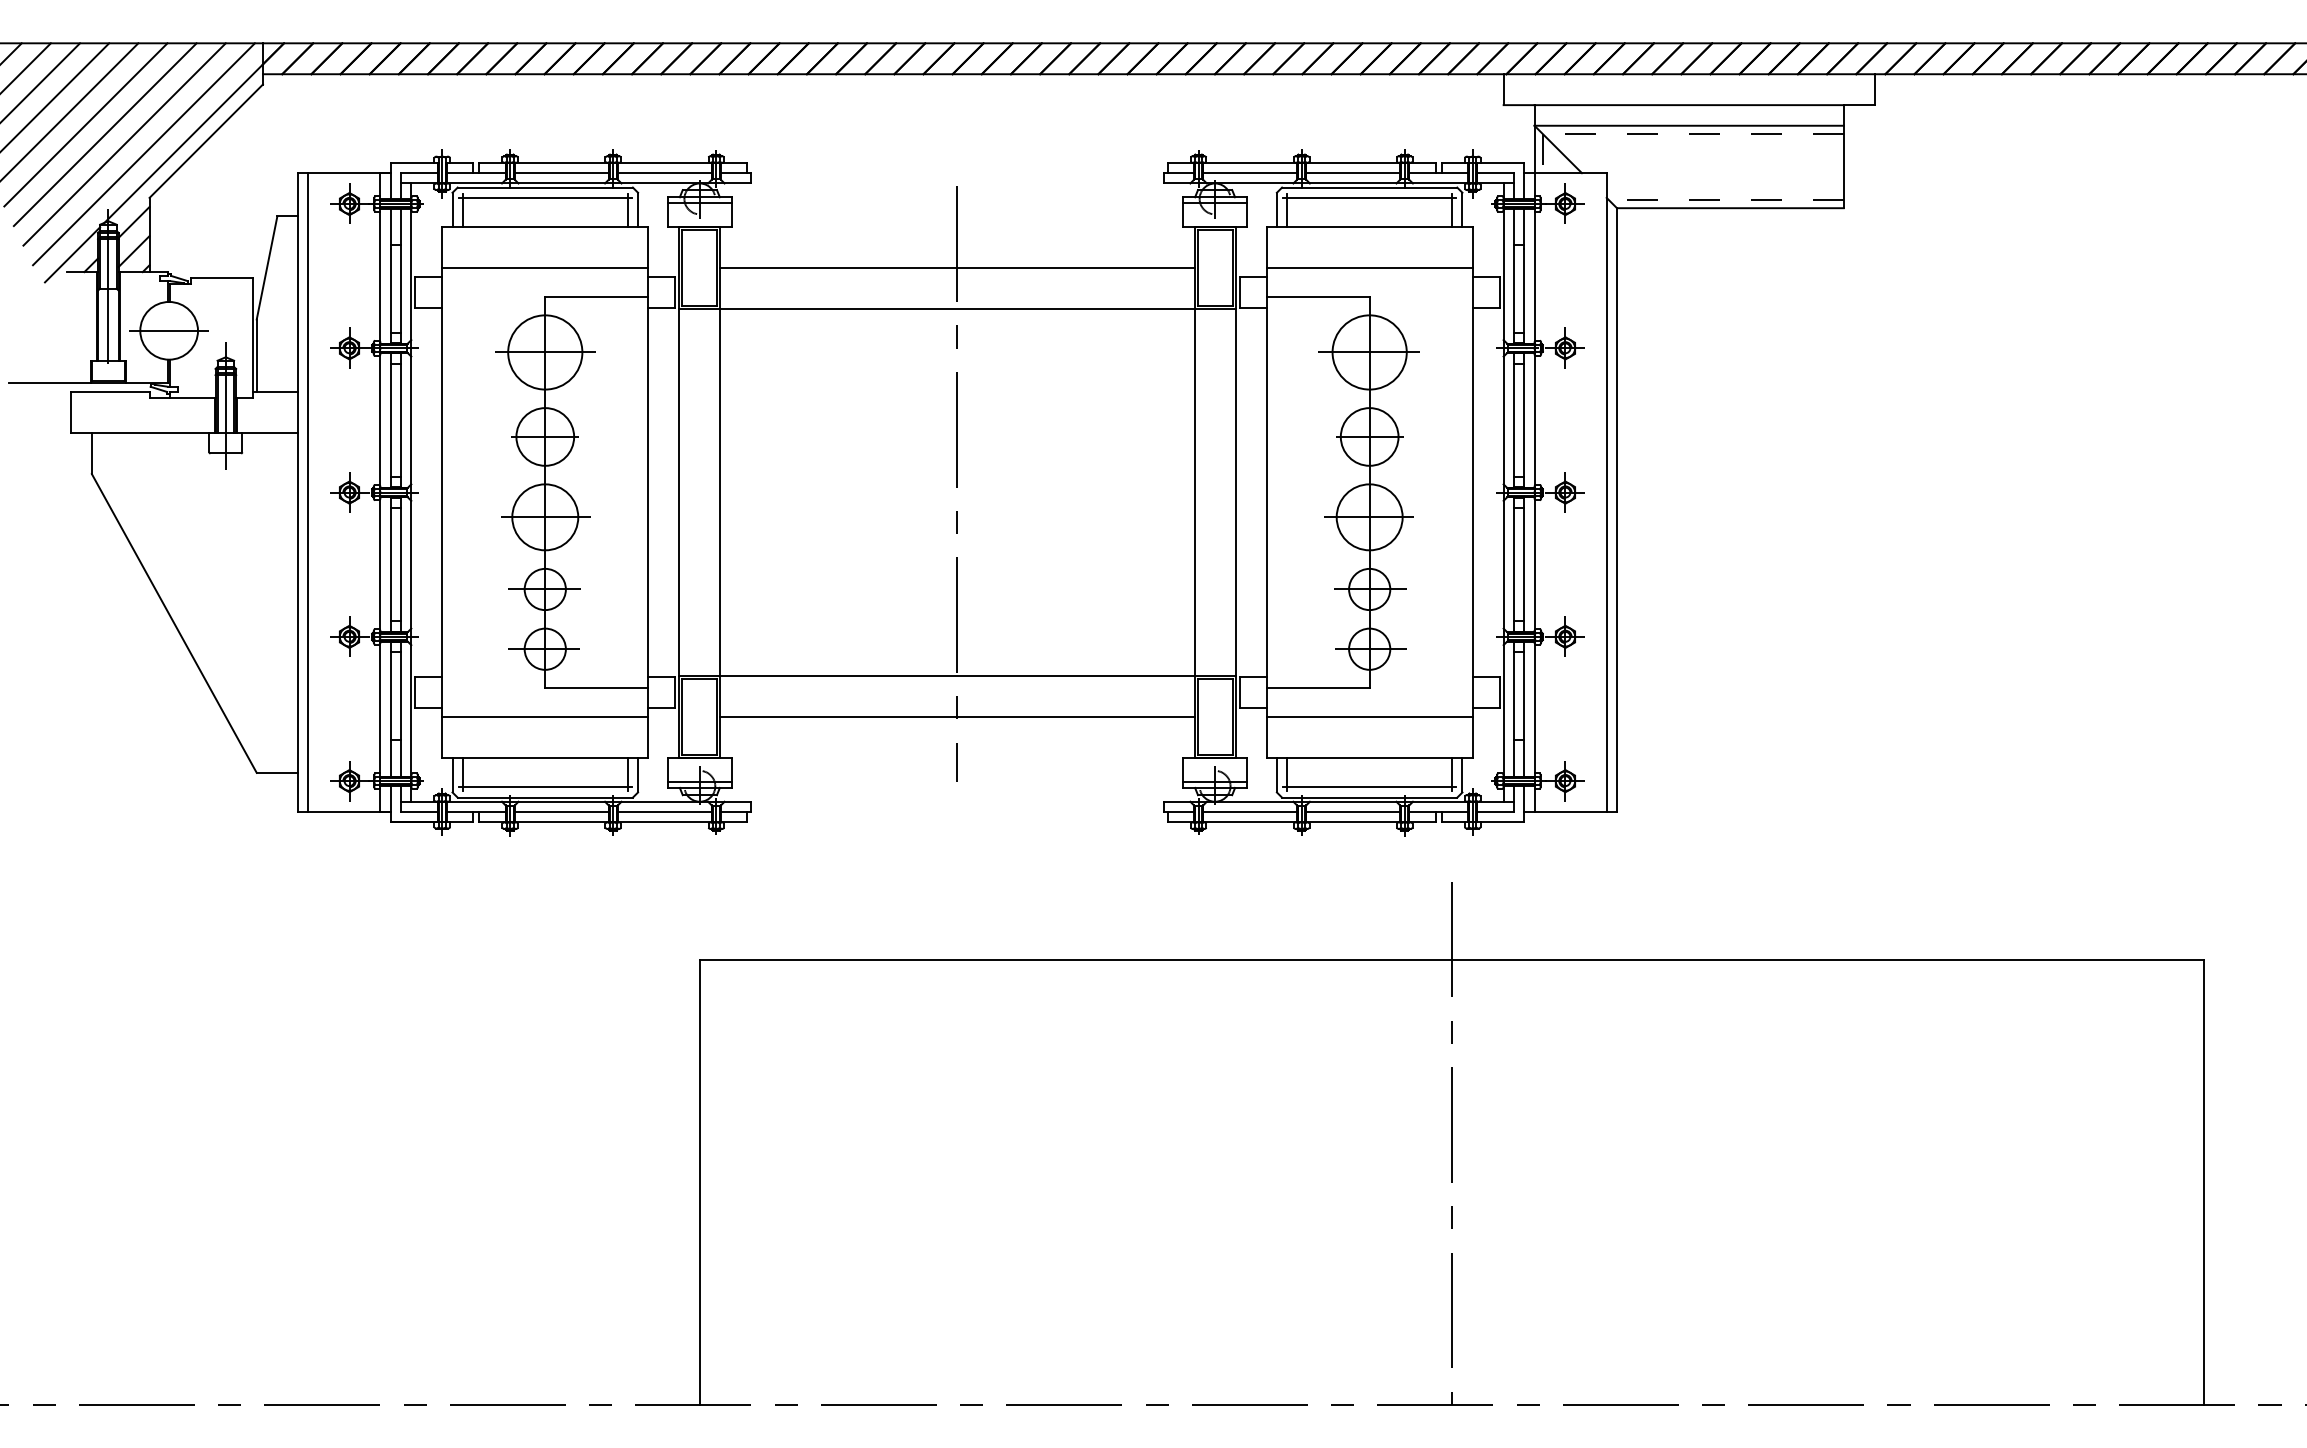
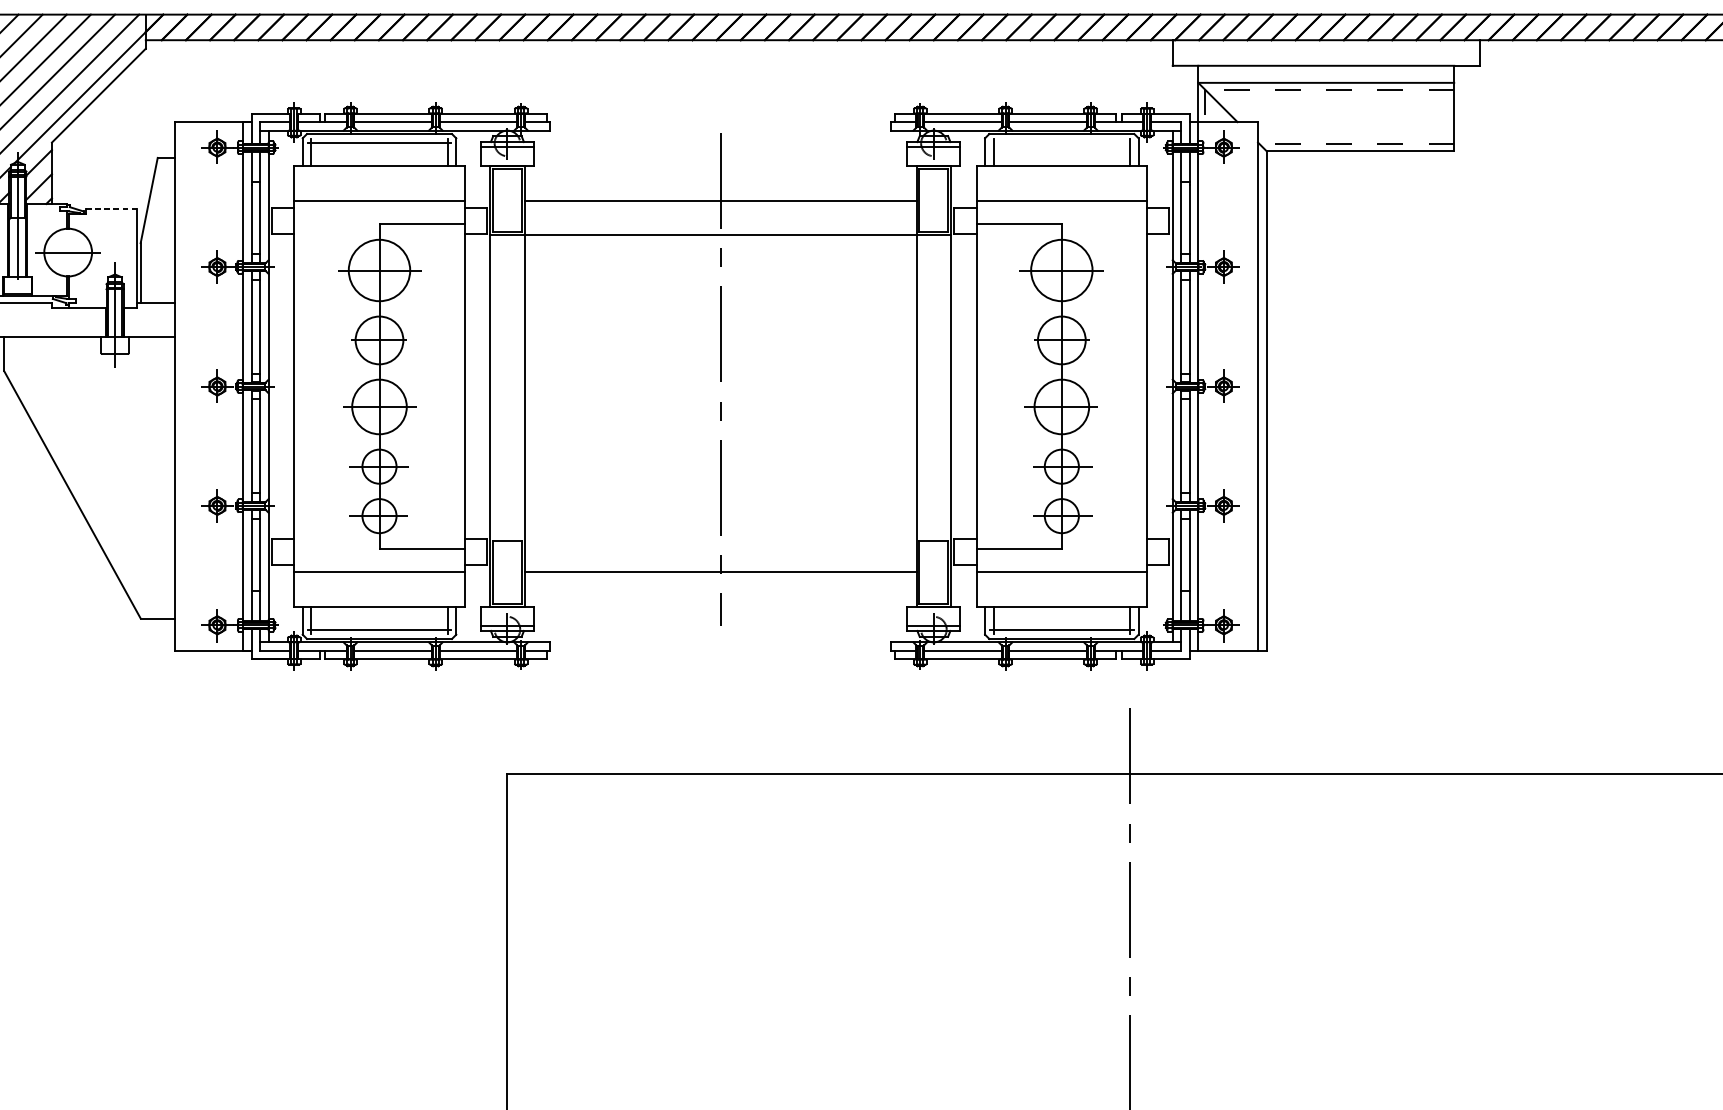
line: (1369, 197) -> (1061, 142), removed
line: (221, 278) -> (111, 209), solid -> dashed
line: (308, 492) -> (183, 386), removed
line: (957, 676) -> (720, 538), removed

